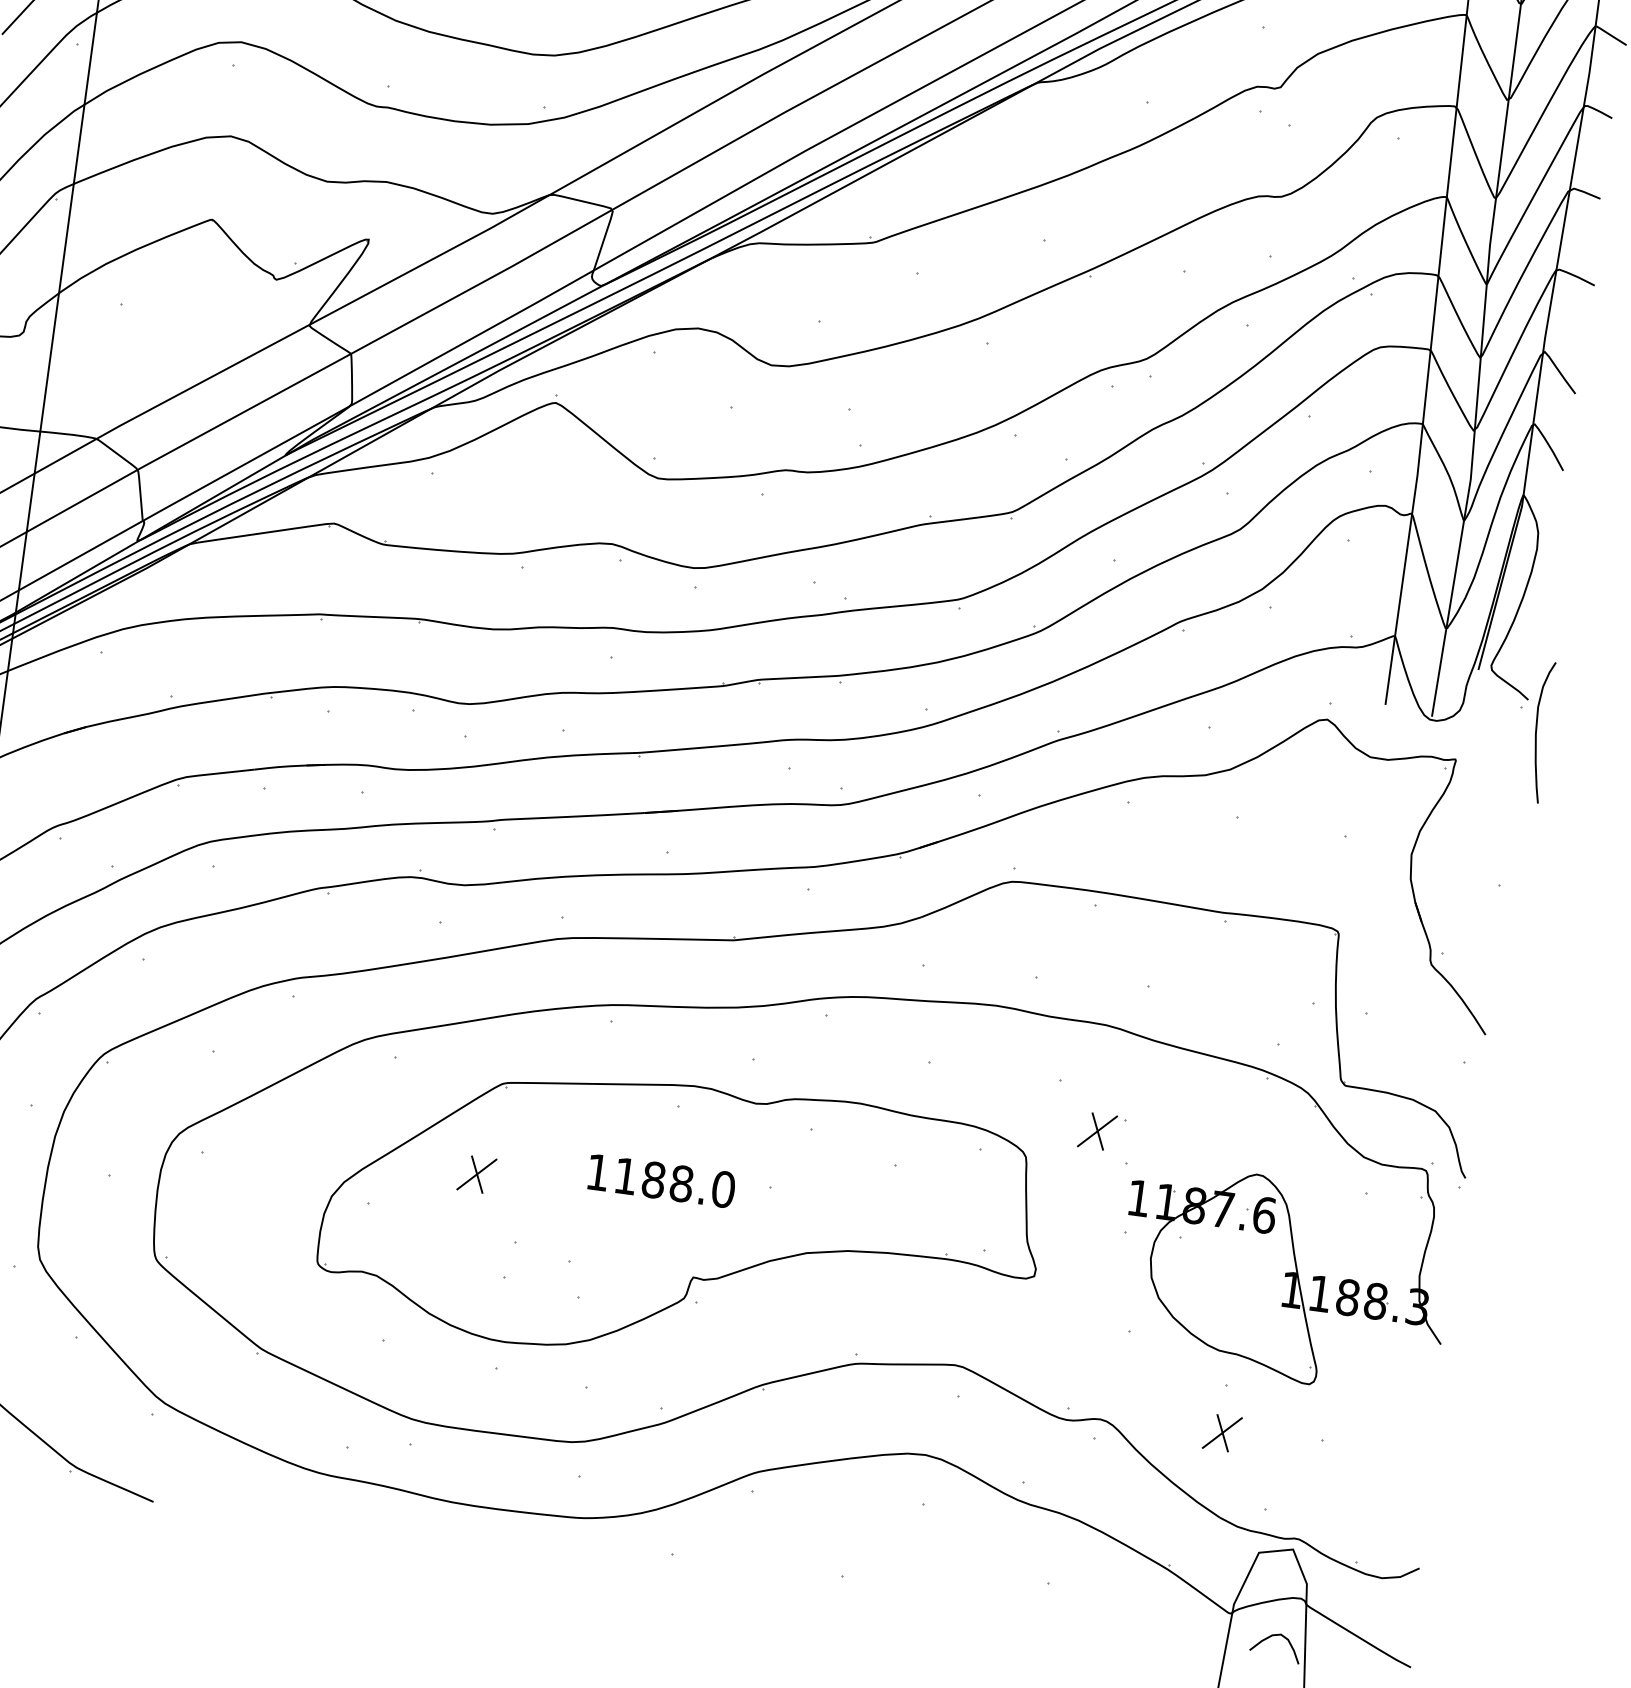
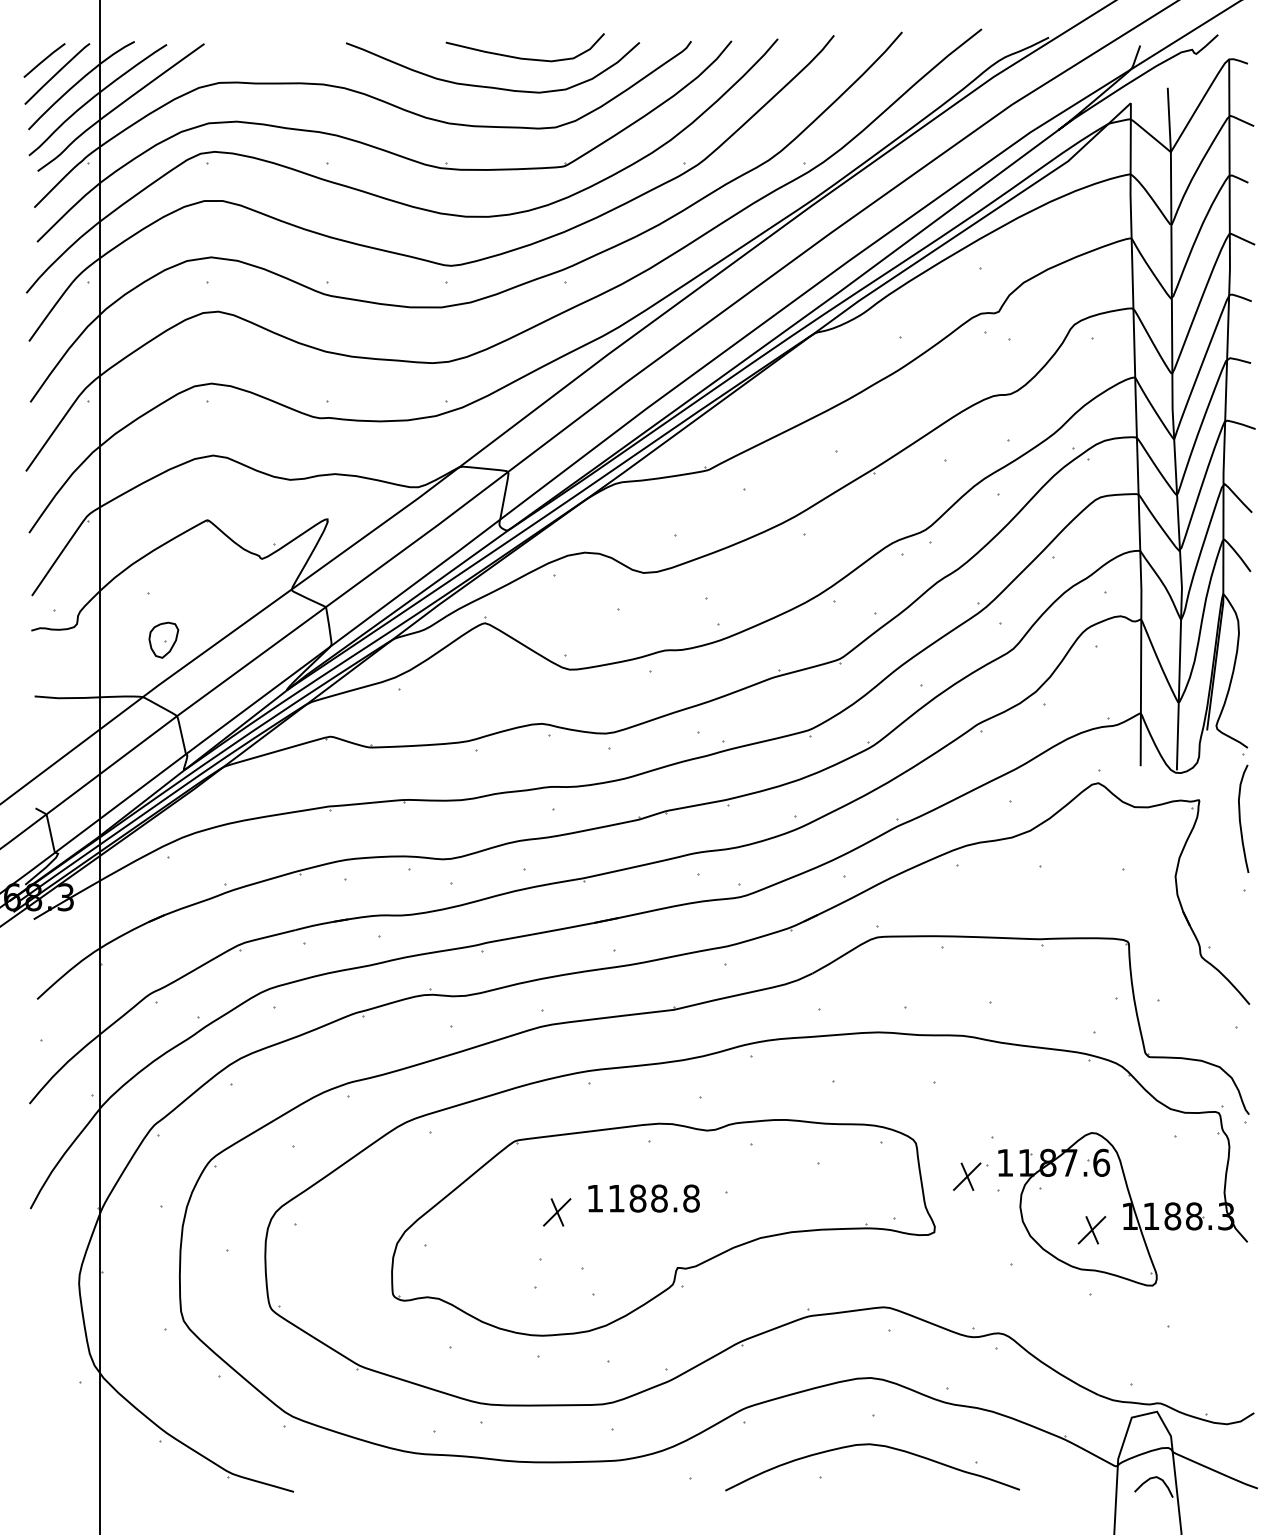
part: (133, 367) -> (163, 639), added
curve: (1537, 731) -> (1240, 818), moved
part: (1101, 1131) -> (970, 1176), moved
part: (477, 1174) -> (557, 1212), moved
text: (723, 1189) -> (691, 1198), 1188.0 -> 1188.8
part: (1221, 1433) -> (1091, 1230), moved
curve: (922, 1545) -> (877, 1446), added

